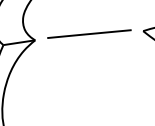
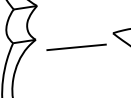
line: (89, 32) -> (76, 46), moved

